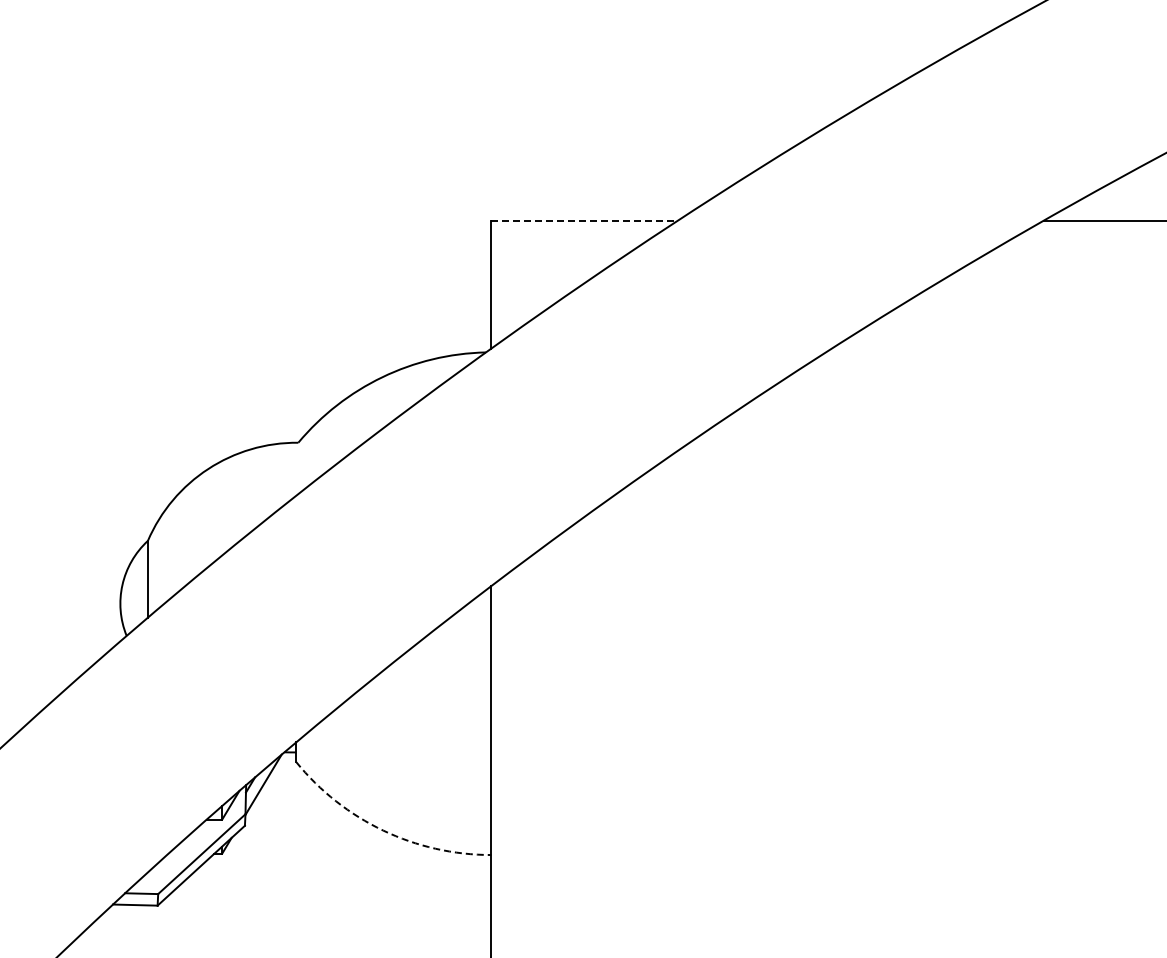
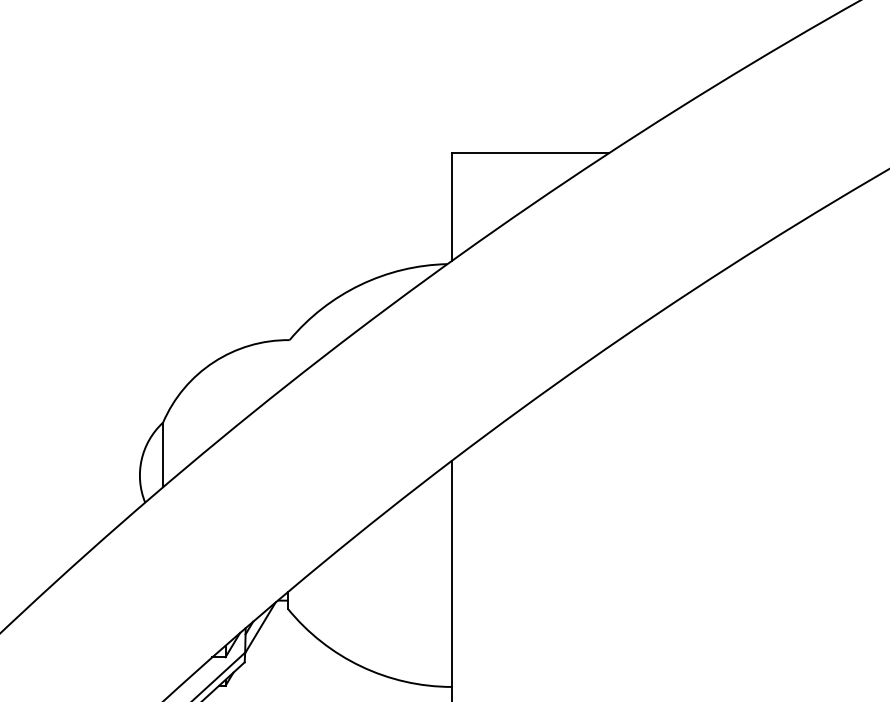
line: (585, 220) -> (531, 153), dashed -> solid
arc: (383, 830) -> (361, 666), dashed -> solid

